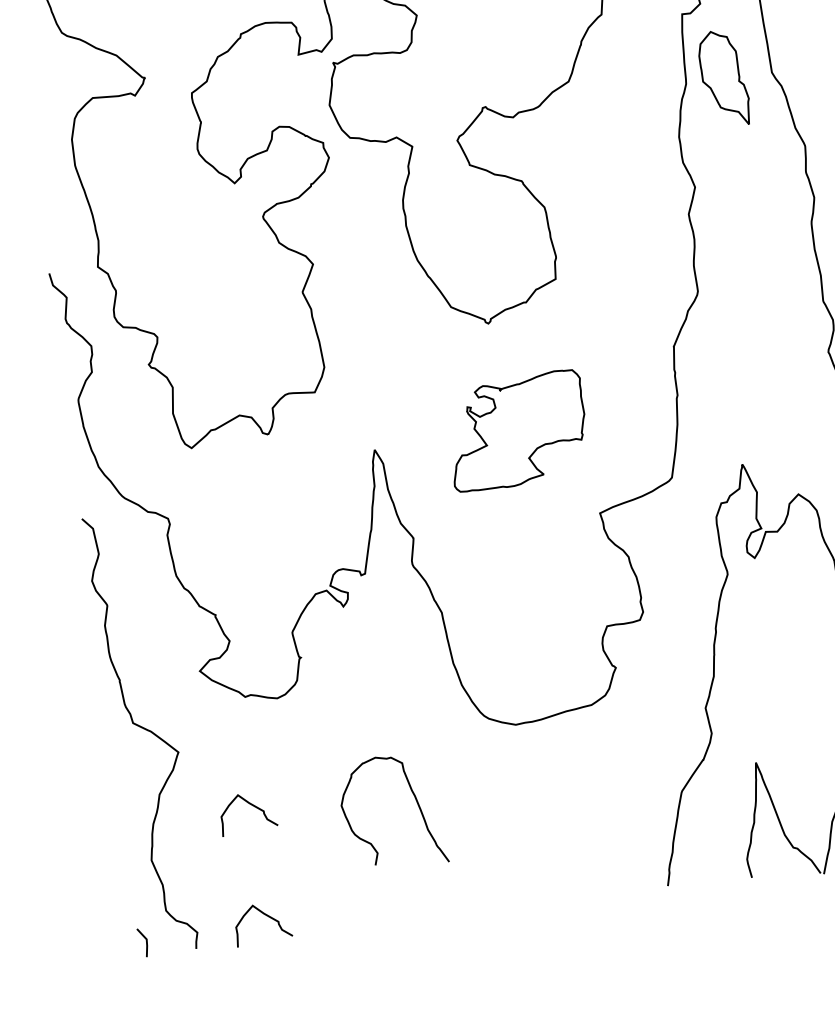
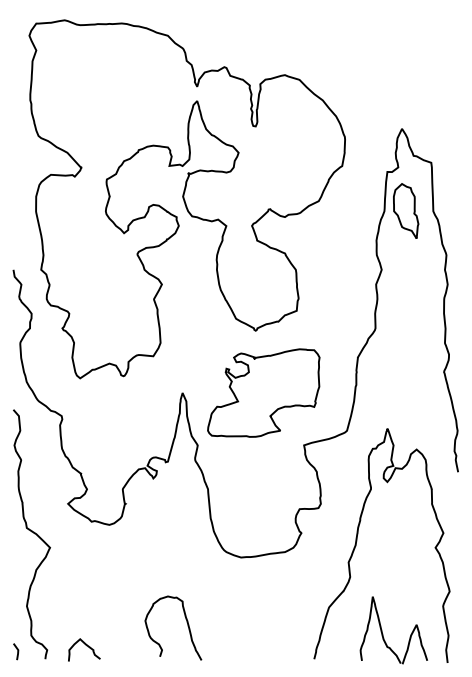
part: (516, 430) -> (263, 392), size x1.43
curve: (413, 799) -> (186, 622), moved
curve: (250, 806) -> (86, 583), removed

